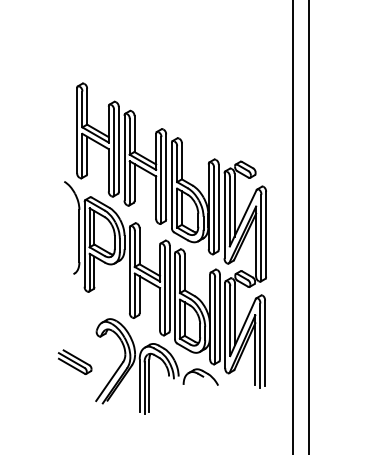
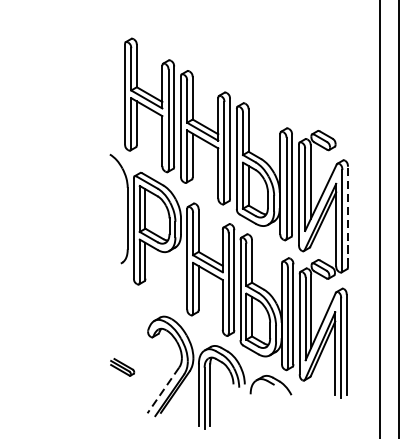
line: (266, 233) -> (348, 215), solid -> dashed
part: (74, 361) -> (121, 366), size x0.6
line: (109, 381) -> (163, 390), solid -> dashed

